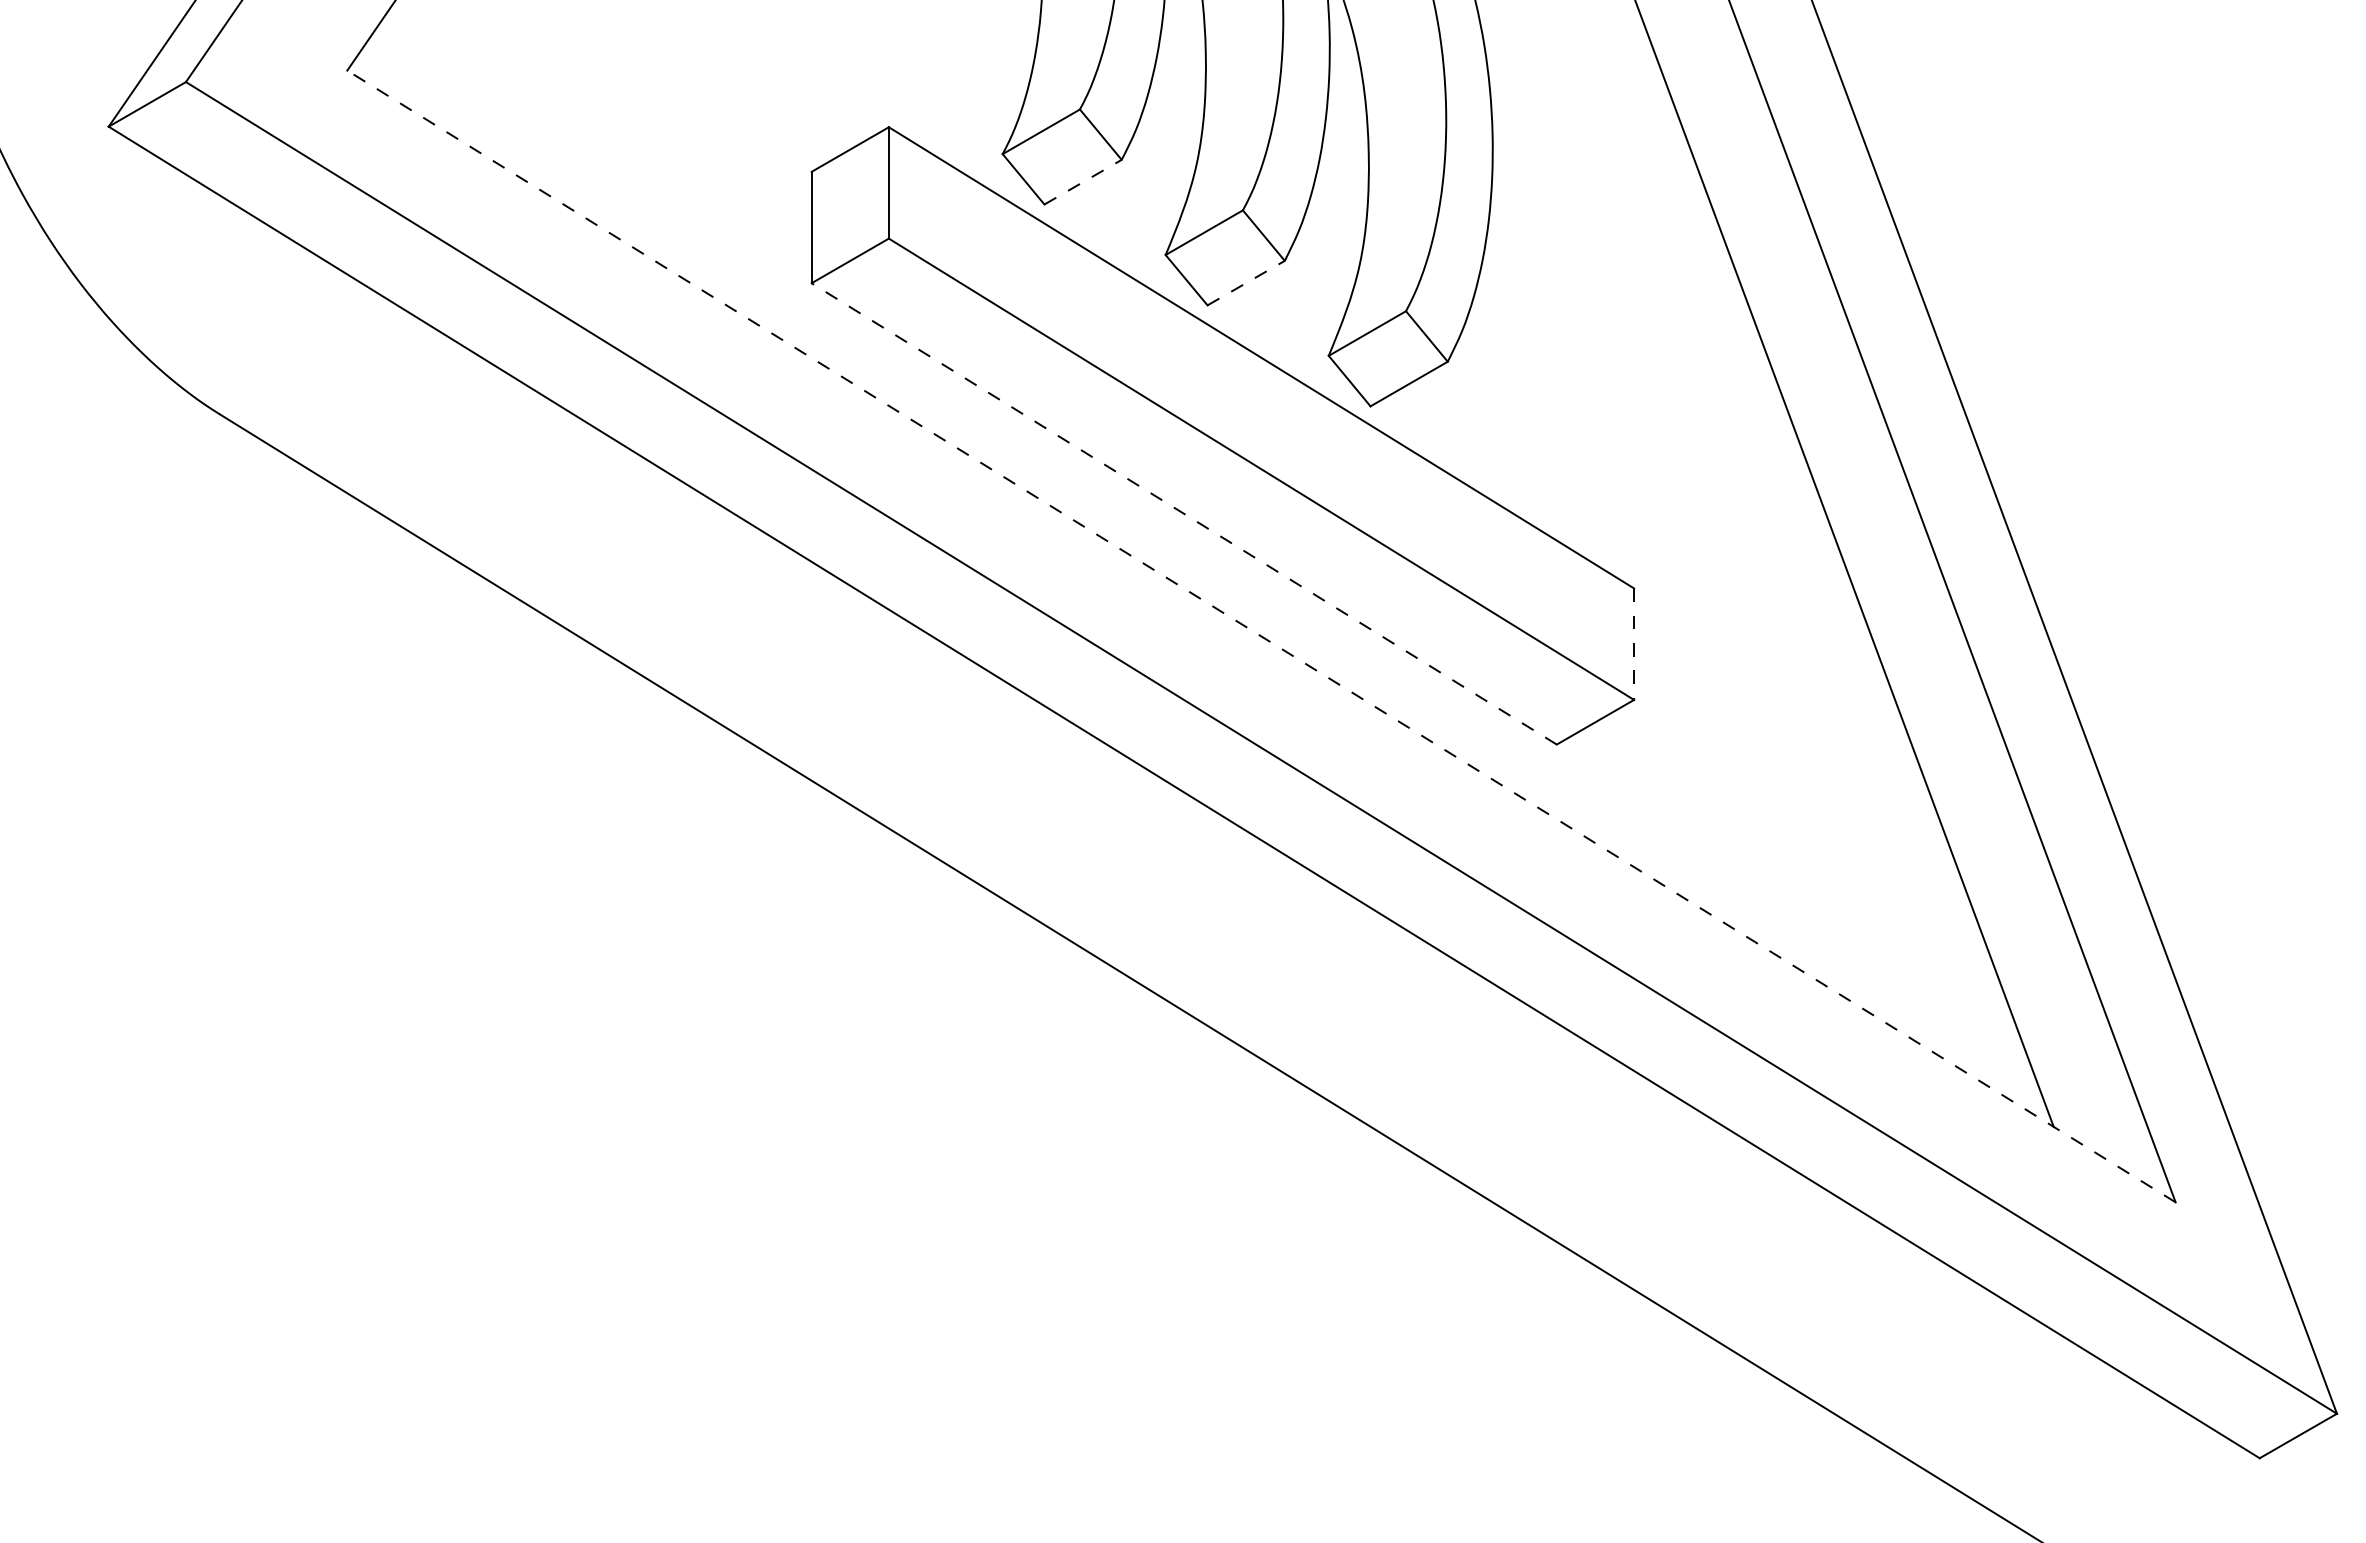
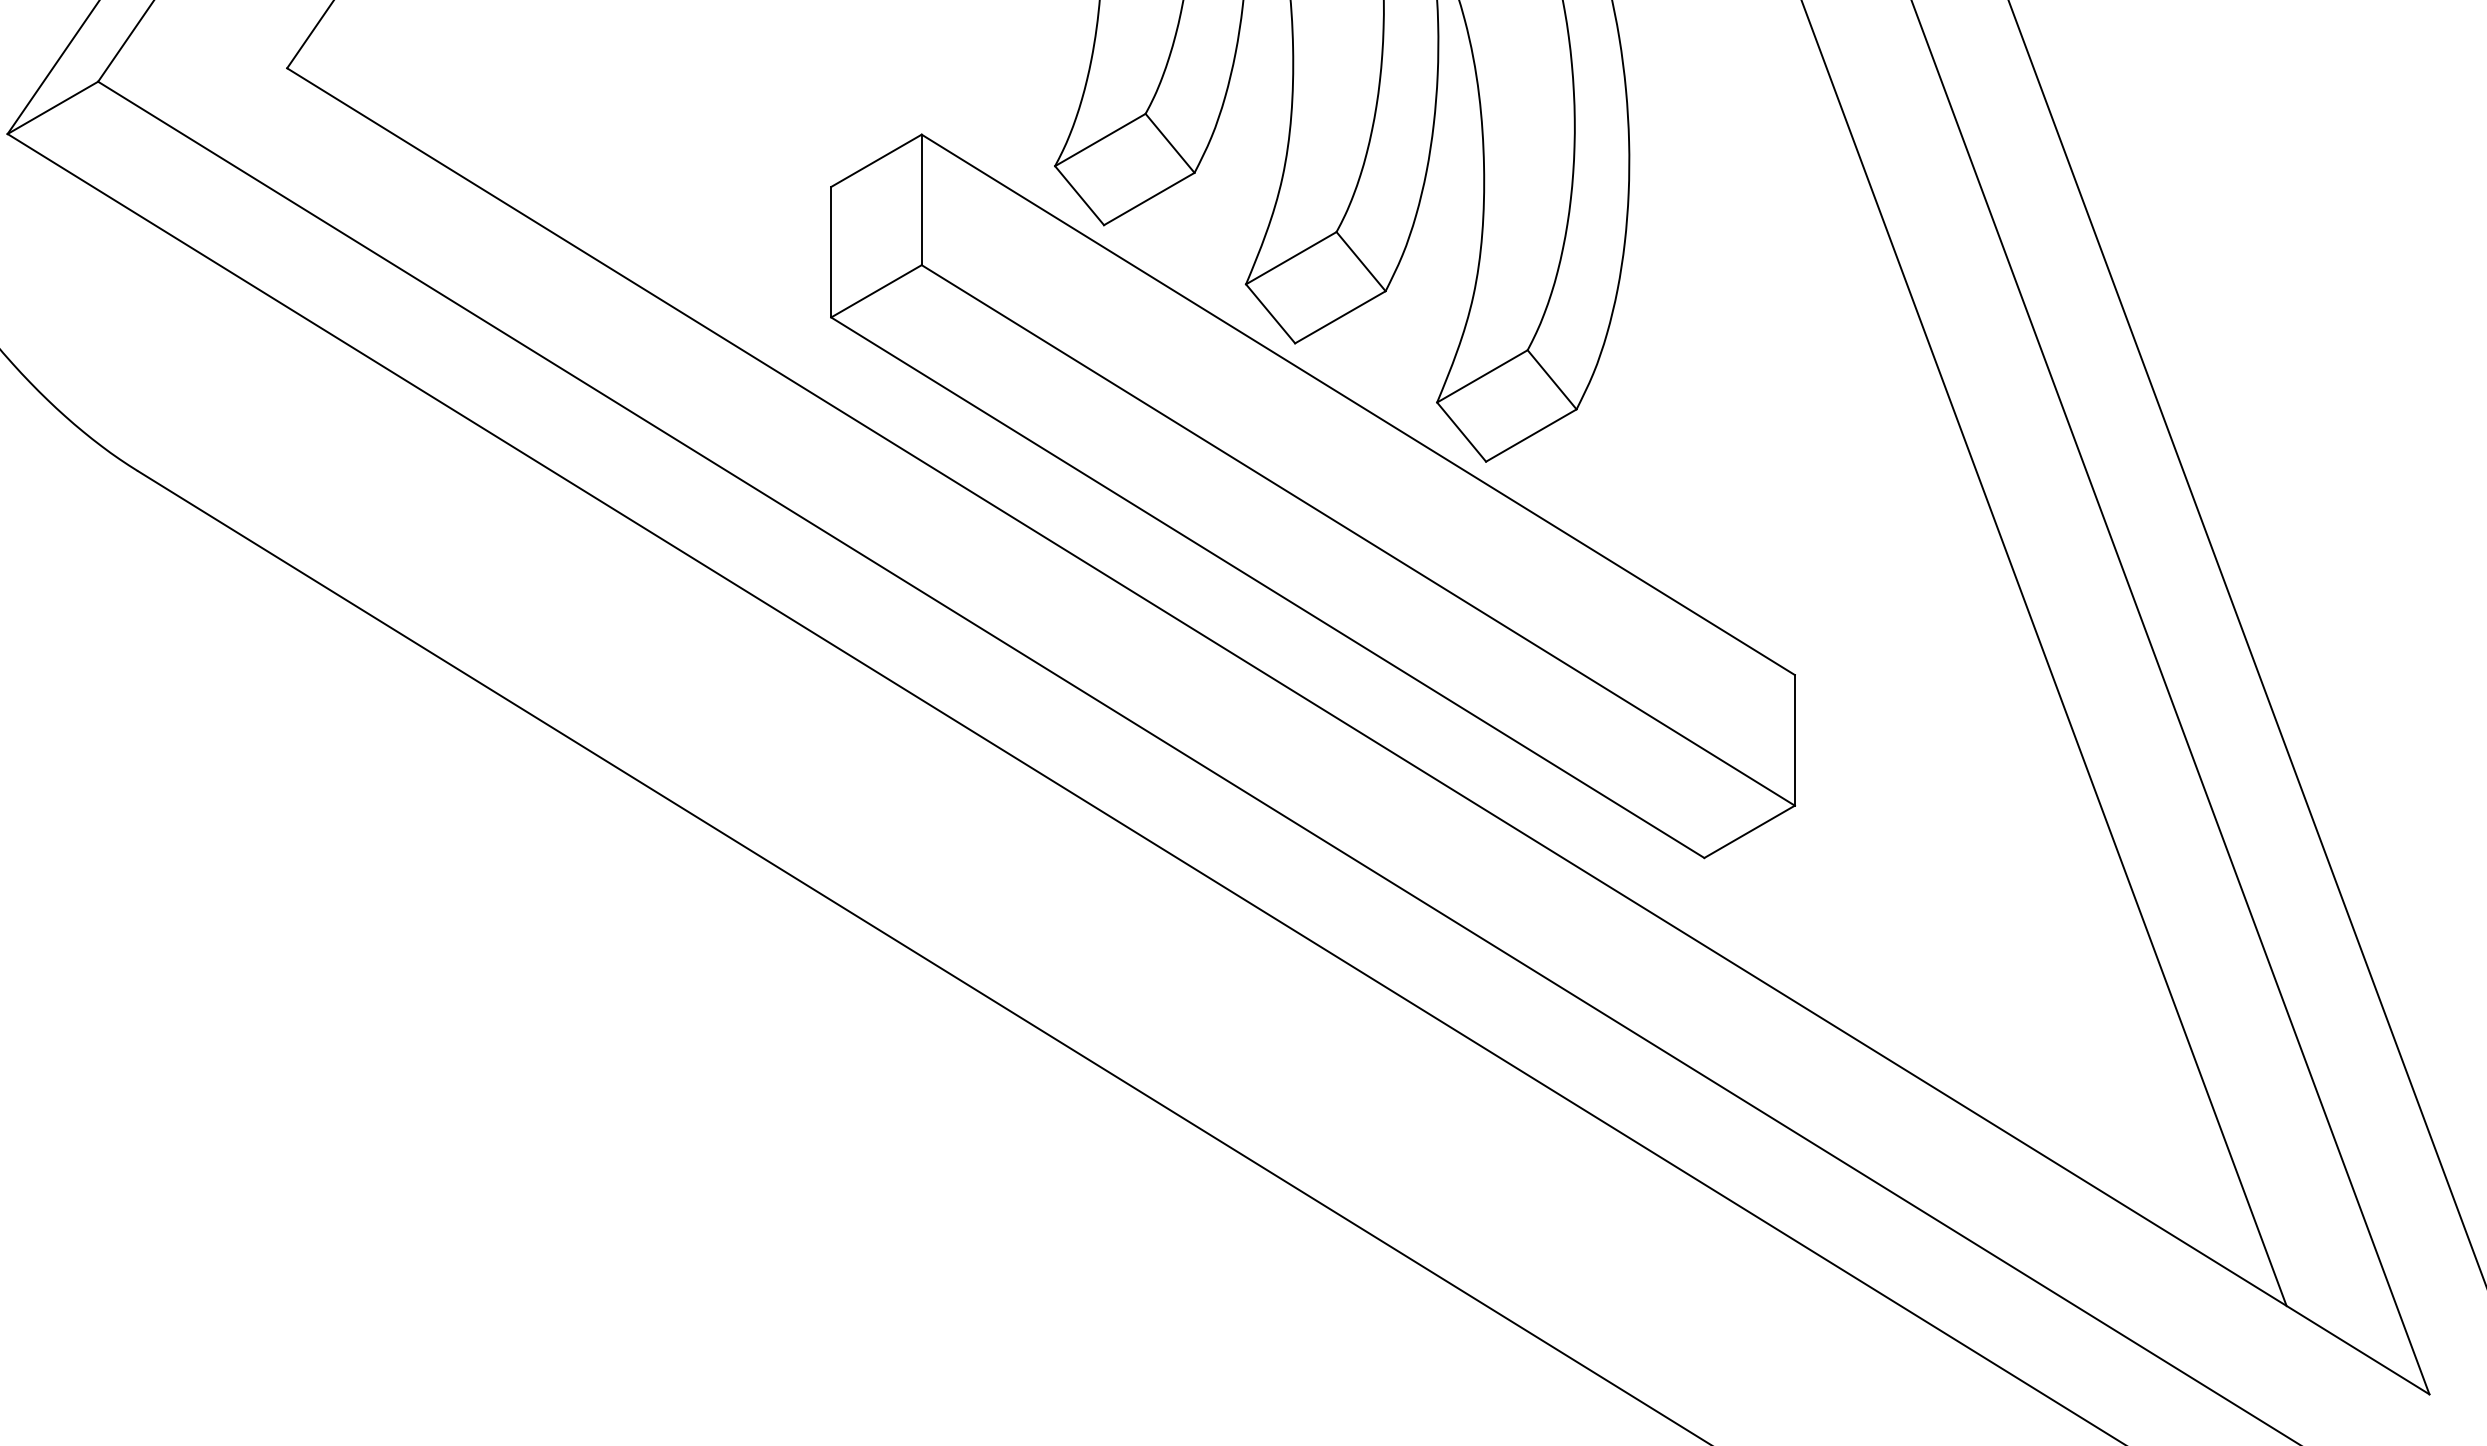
line: (1083, 182) -> (1149, 199), dashed -> solid
line: (1246, 283) -> (1340, 317), dashed -> solid
line: (1183, 513) -> (1266, 587), dashed -> solid
line: (1261, 636) -> (1358, 731), dashed -> solid
line: (1634, 644) -> (1795, 740), dashed -> solid

